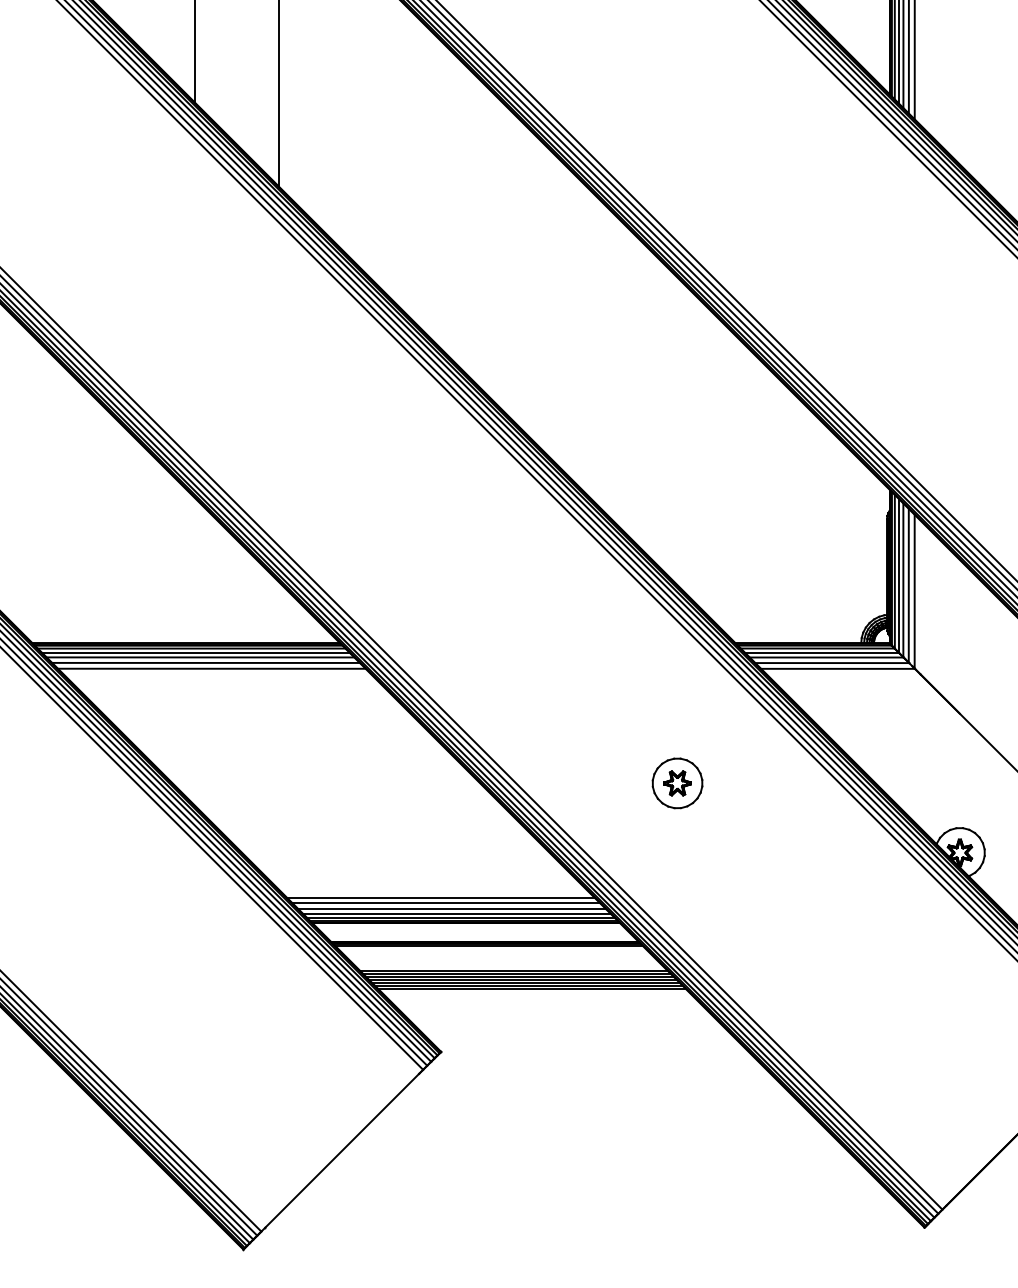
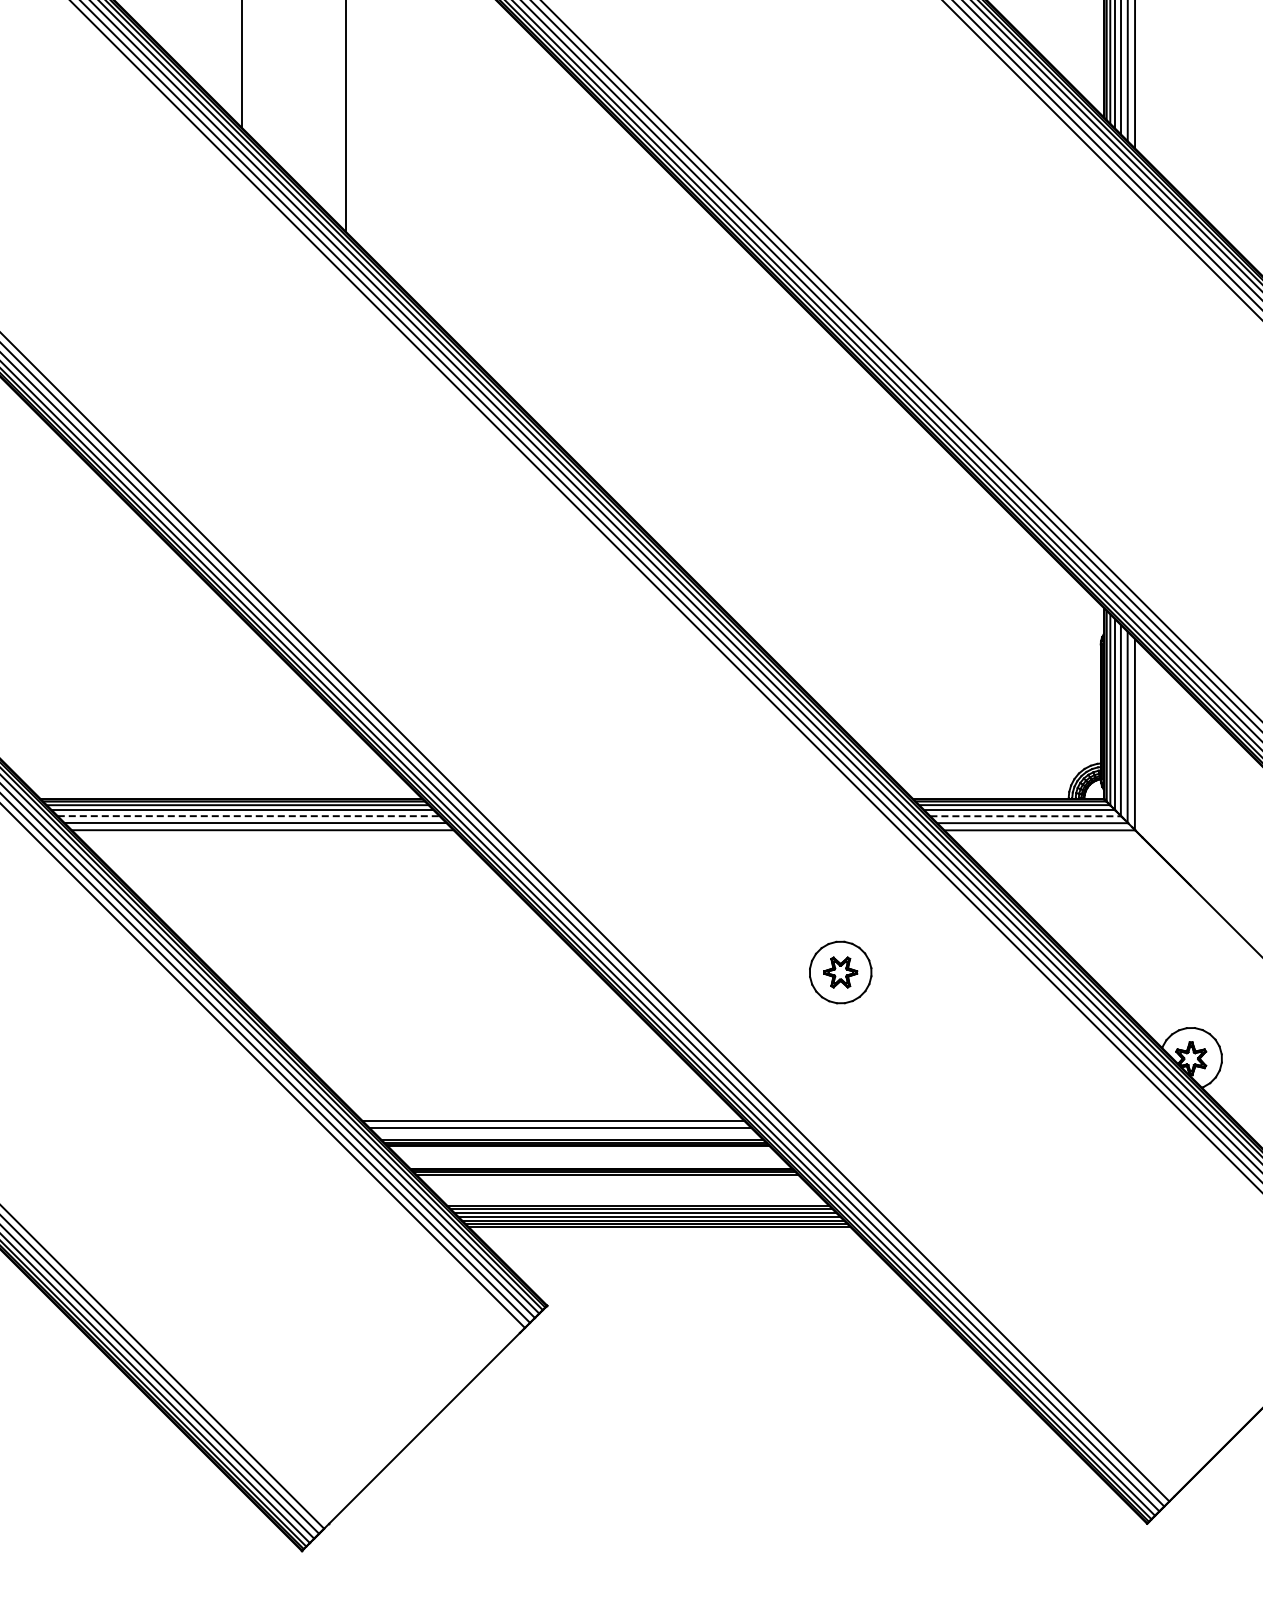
line: (200, 657) -> (248, 816), solid -> dashed
line: (827, 657) -> (1026, 816), solid -> dashed
line: (440, 897) -> (546, 1114), removed
line: (456, 913) -> (566, 1134), removed

